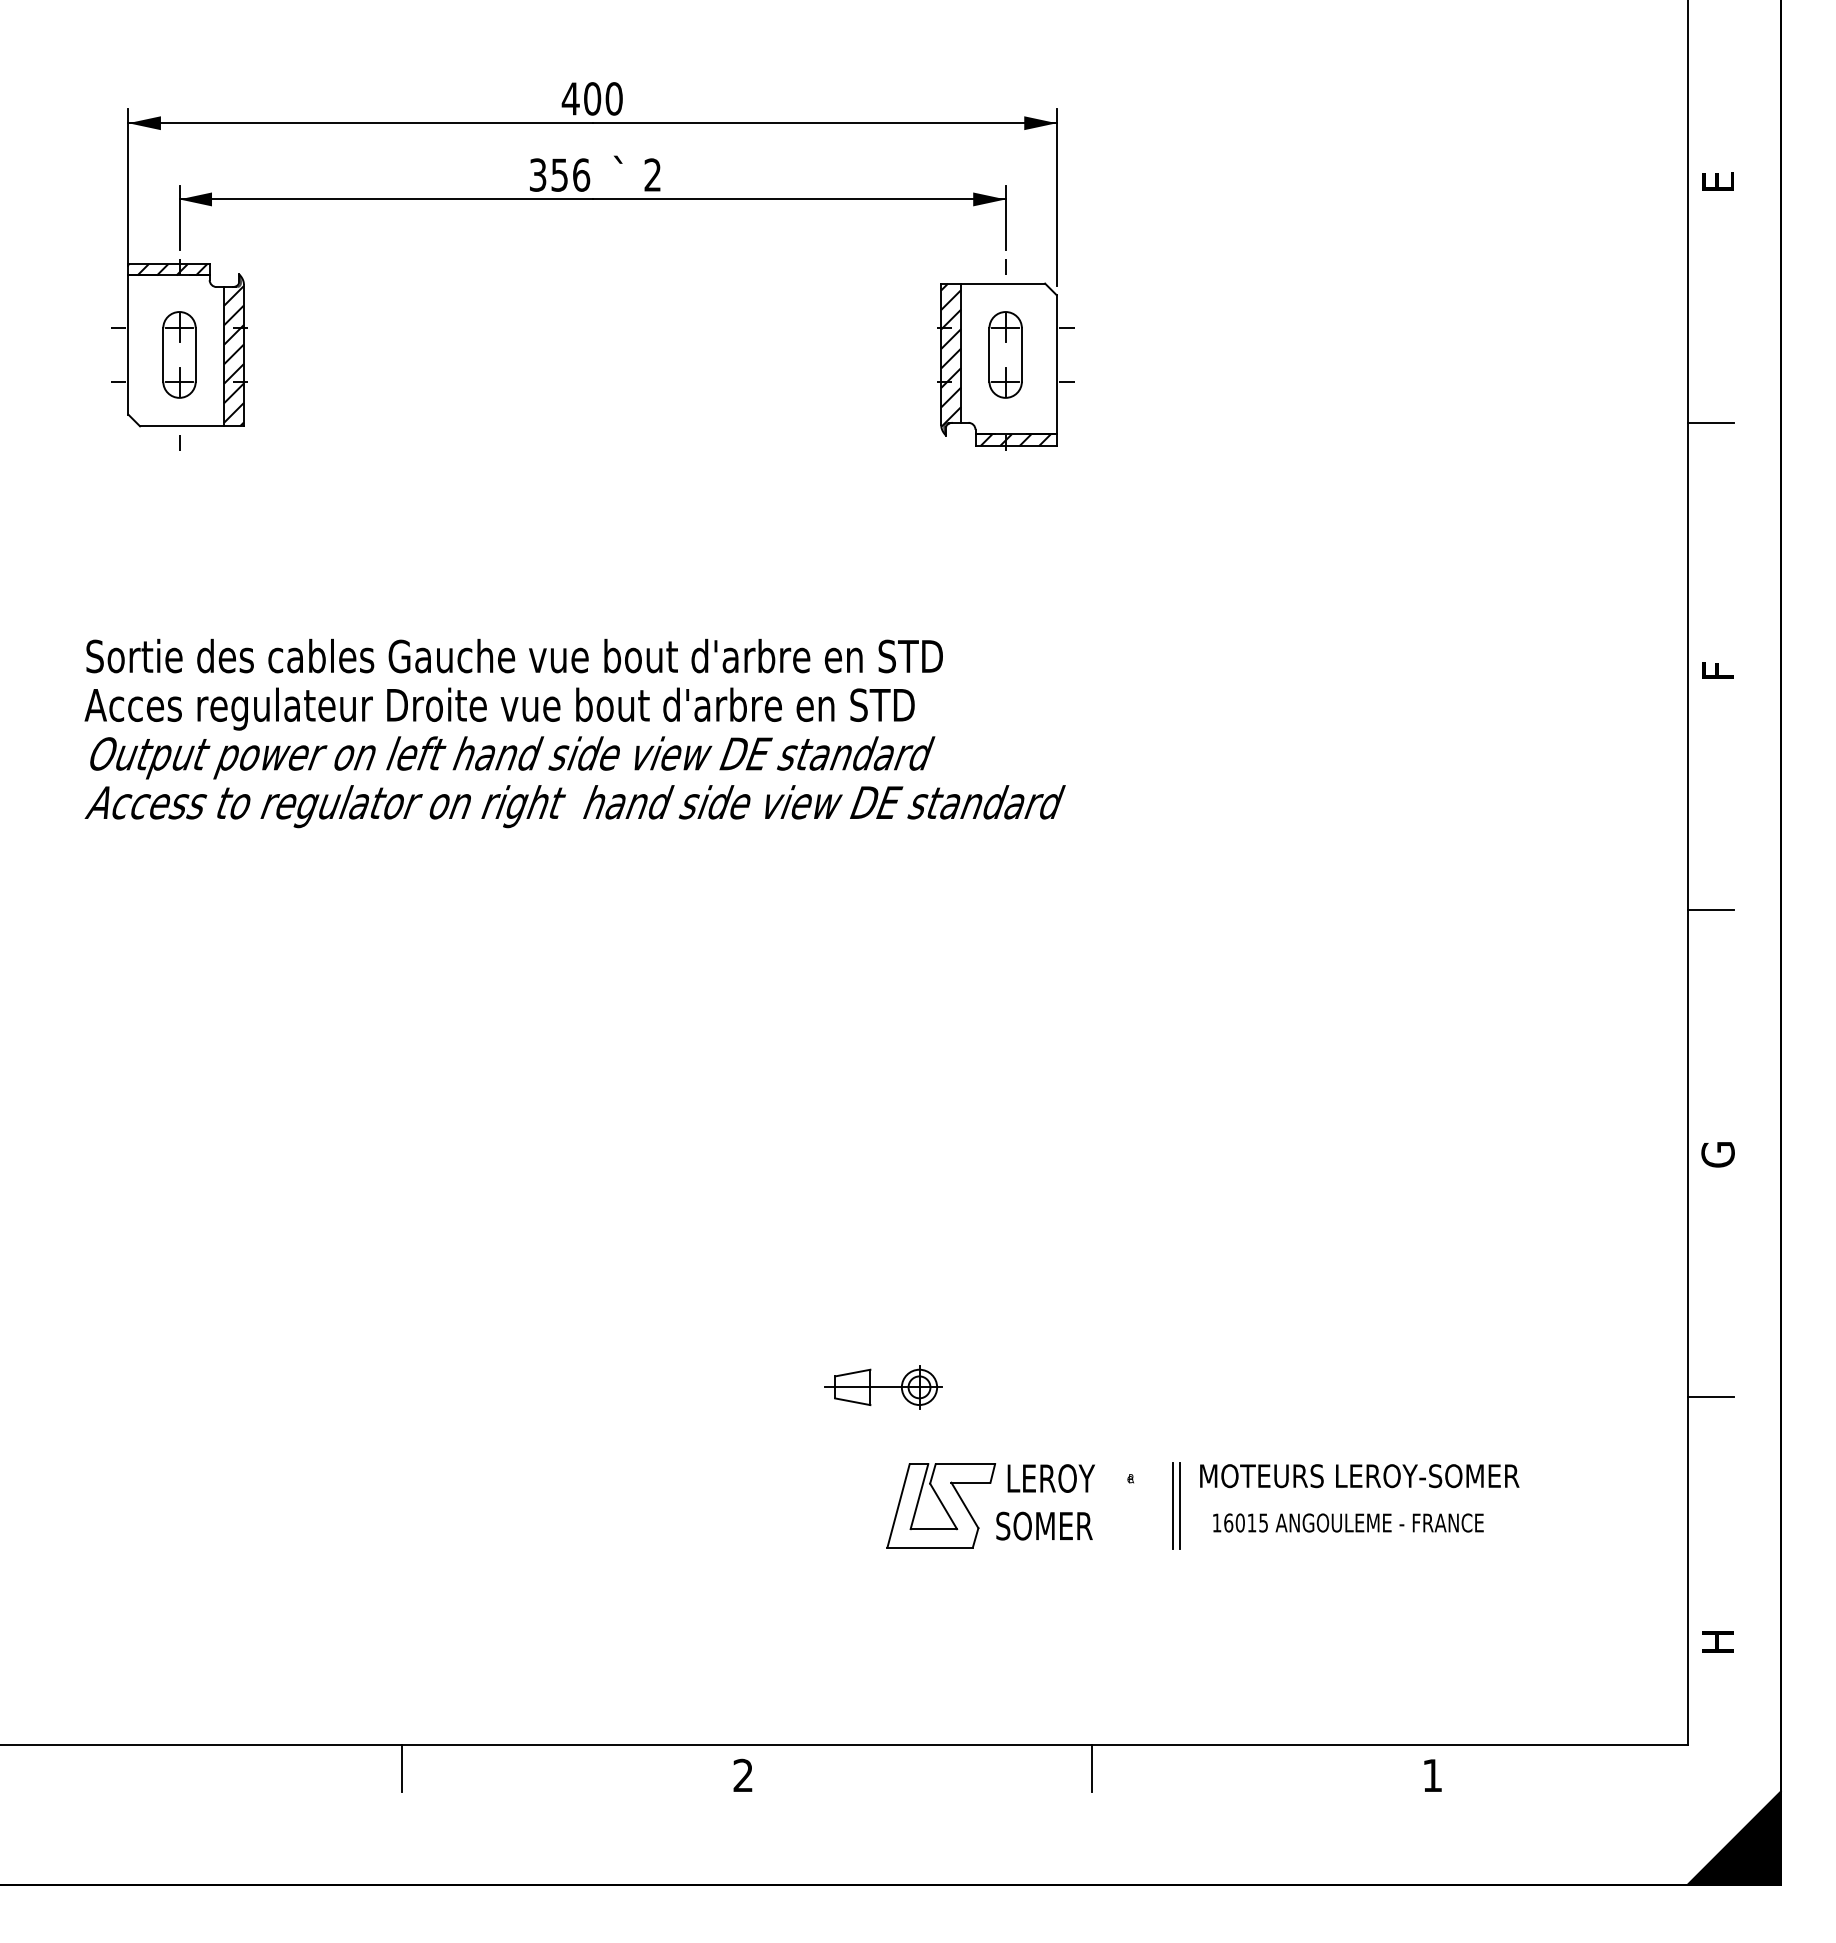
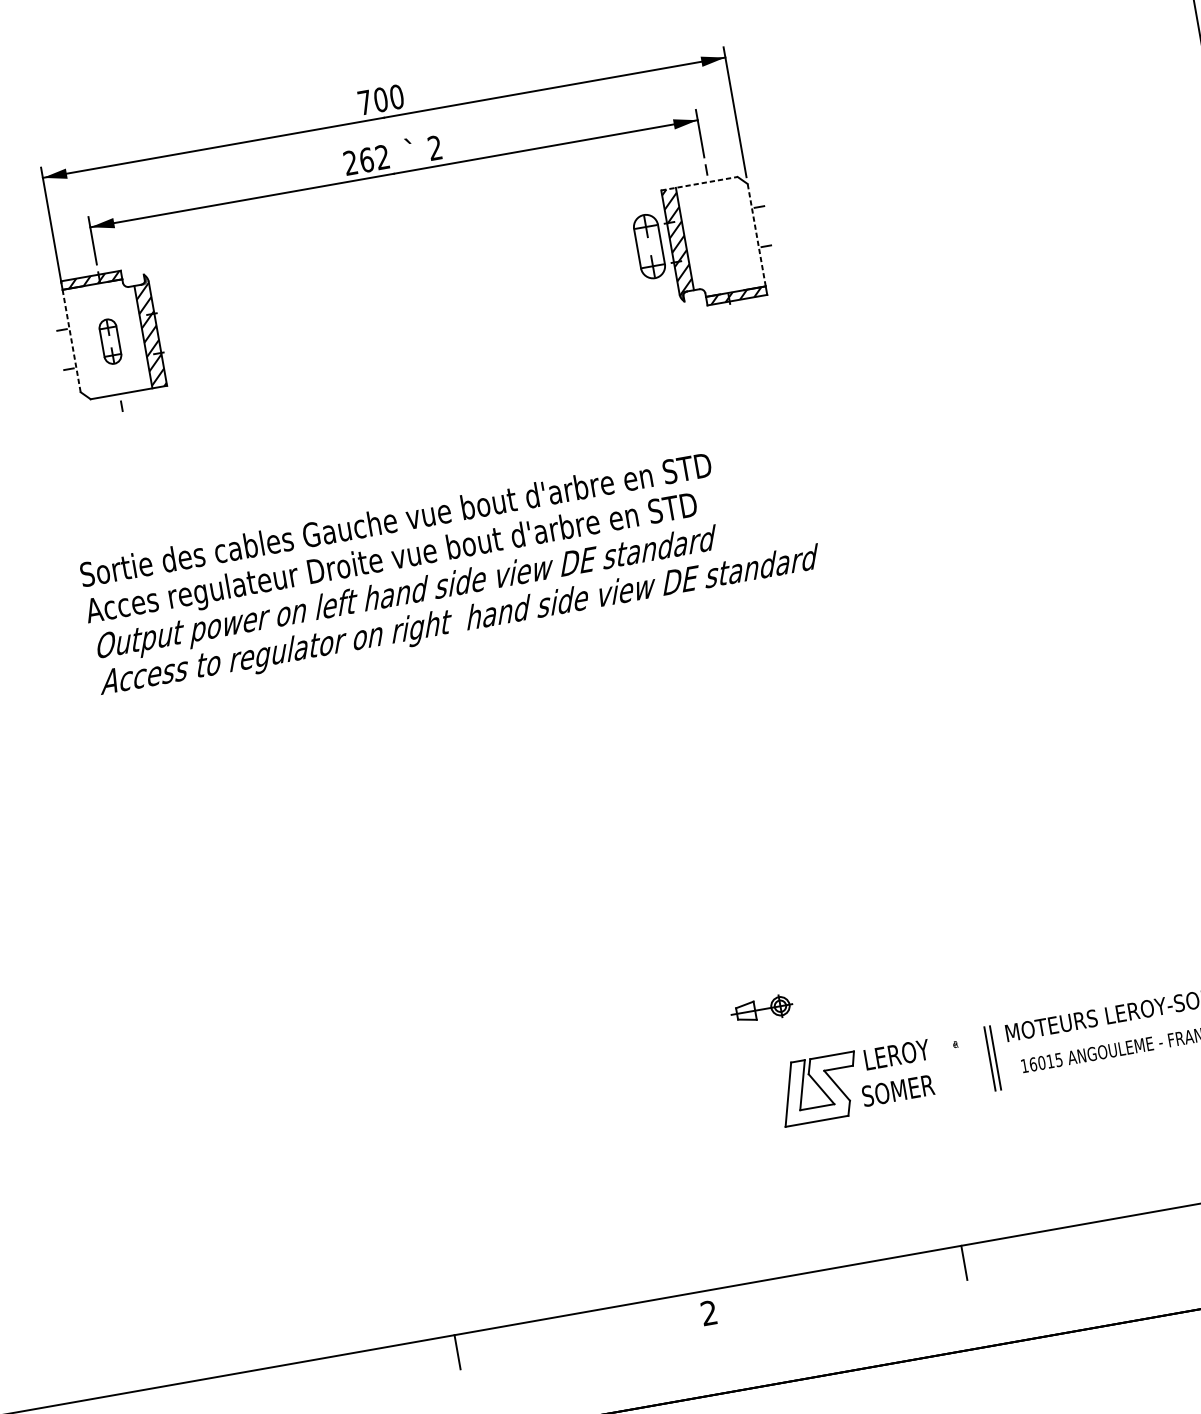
text: (570, 98) -> (364, 102), 400 -> 700
text: (559, 174) -> (366, 159), 356 -> 262
line: (993, 283) -> (699, 183), solid -> dashed
line: (128, 345) -> (71, 341), solid -> dashed
part: (179, 354) -> (110, 341), size x0.7
part: (1005, 354) -> (649, 246), moved
line: (1056, 364) -> (756, 234), solid -> dashed
part: (883, 1387) -> (761, 1009), size x0.7

